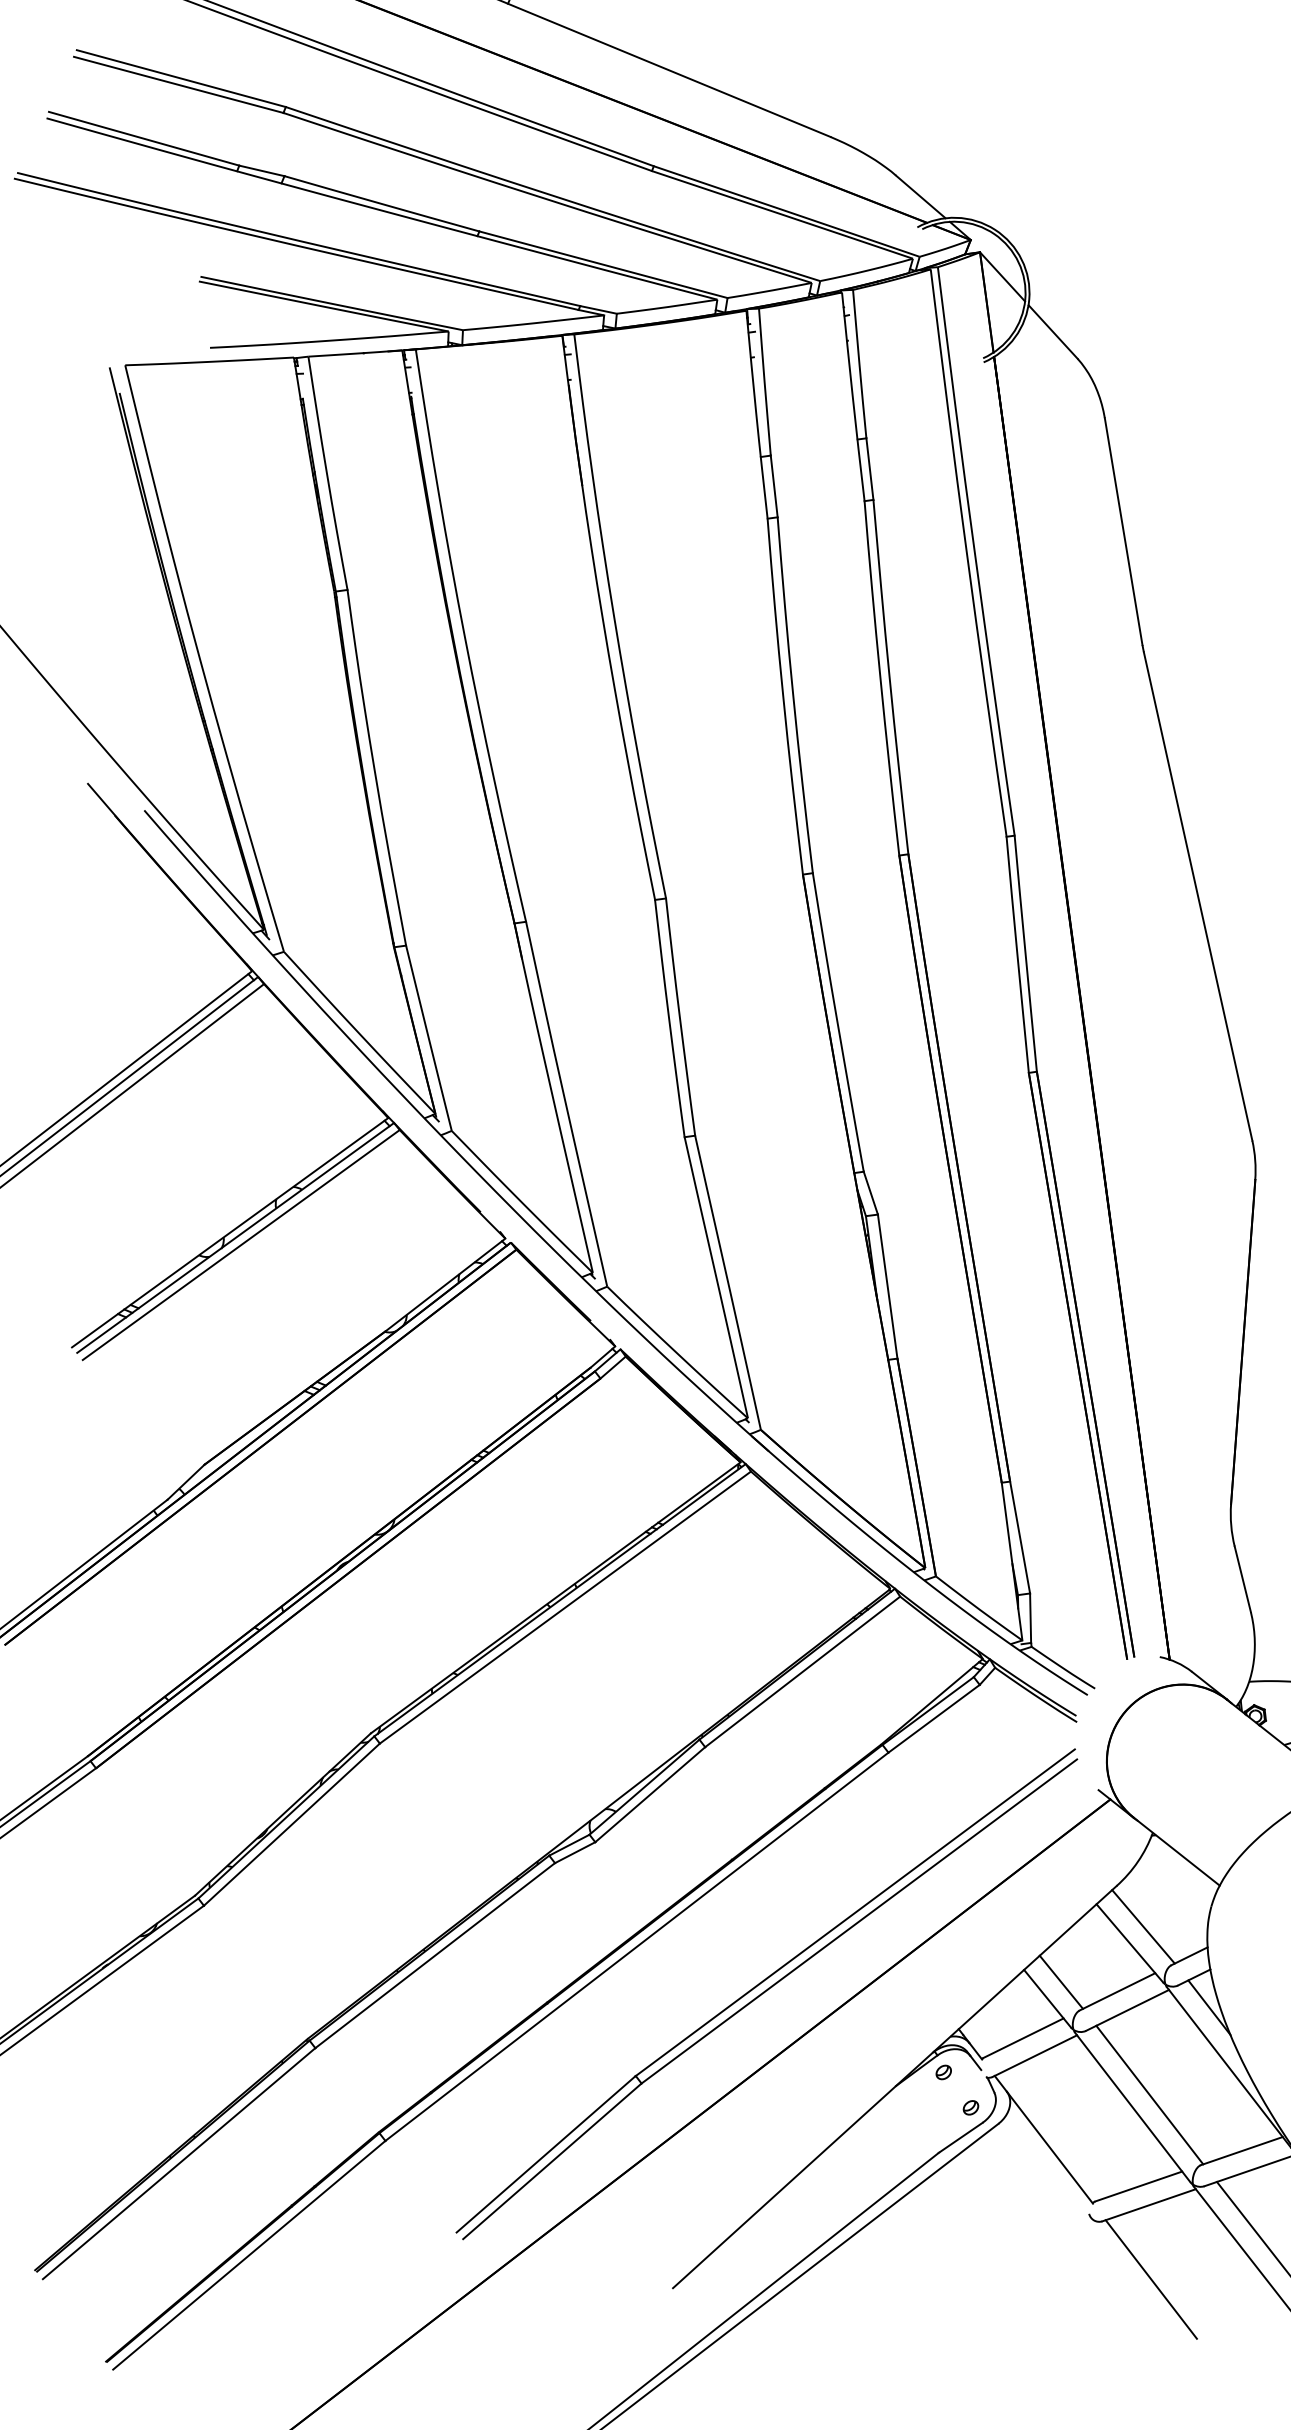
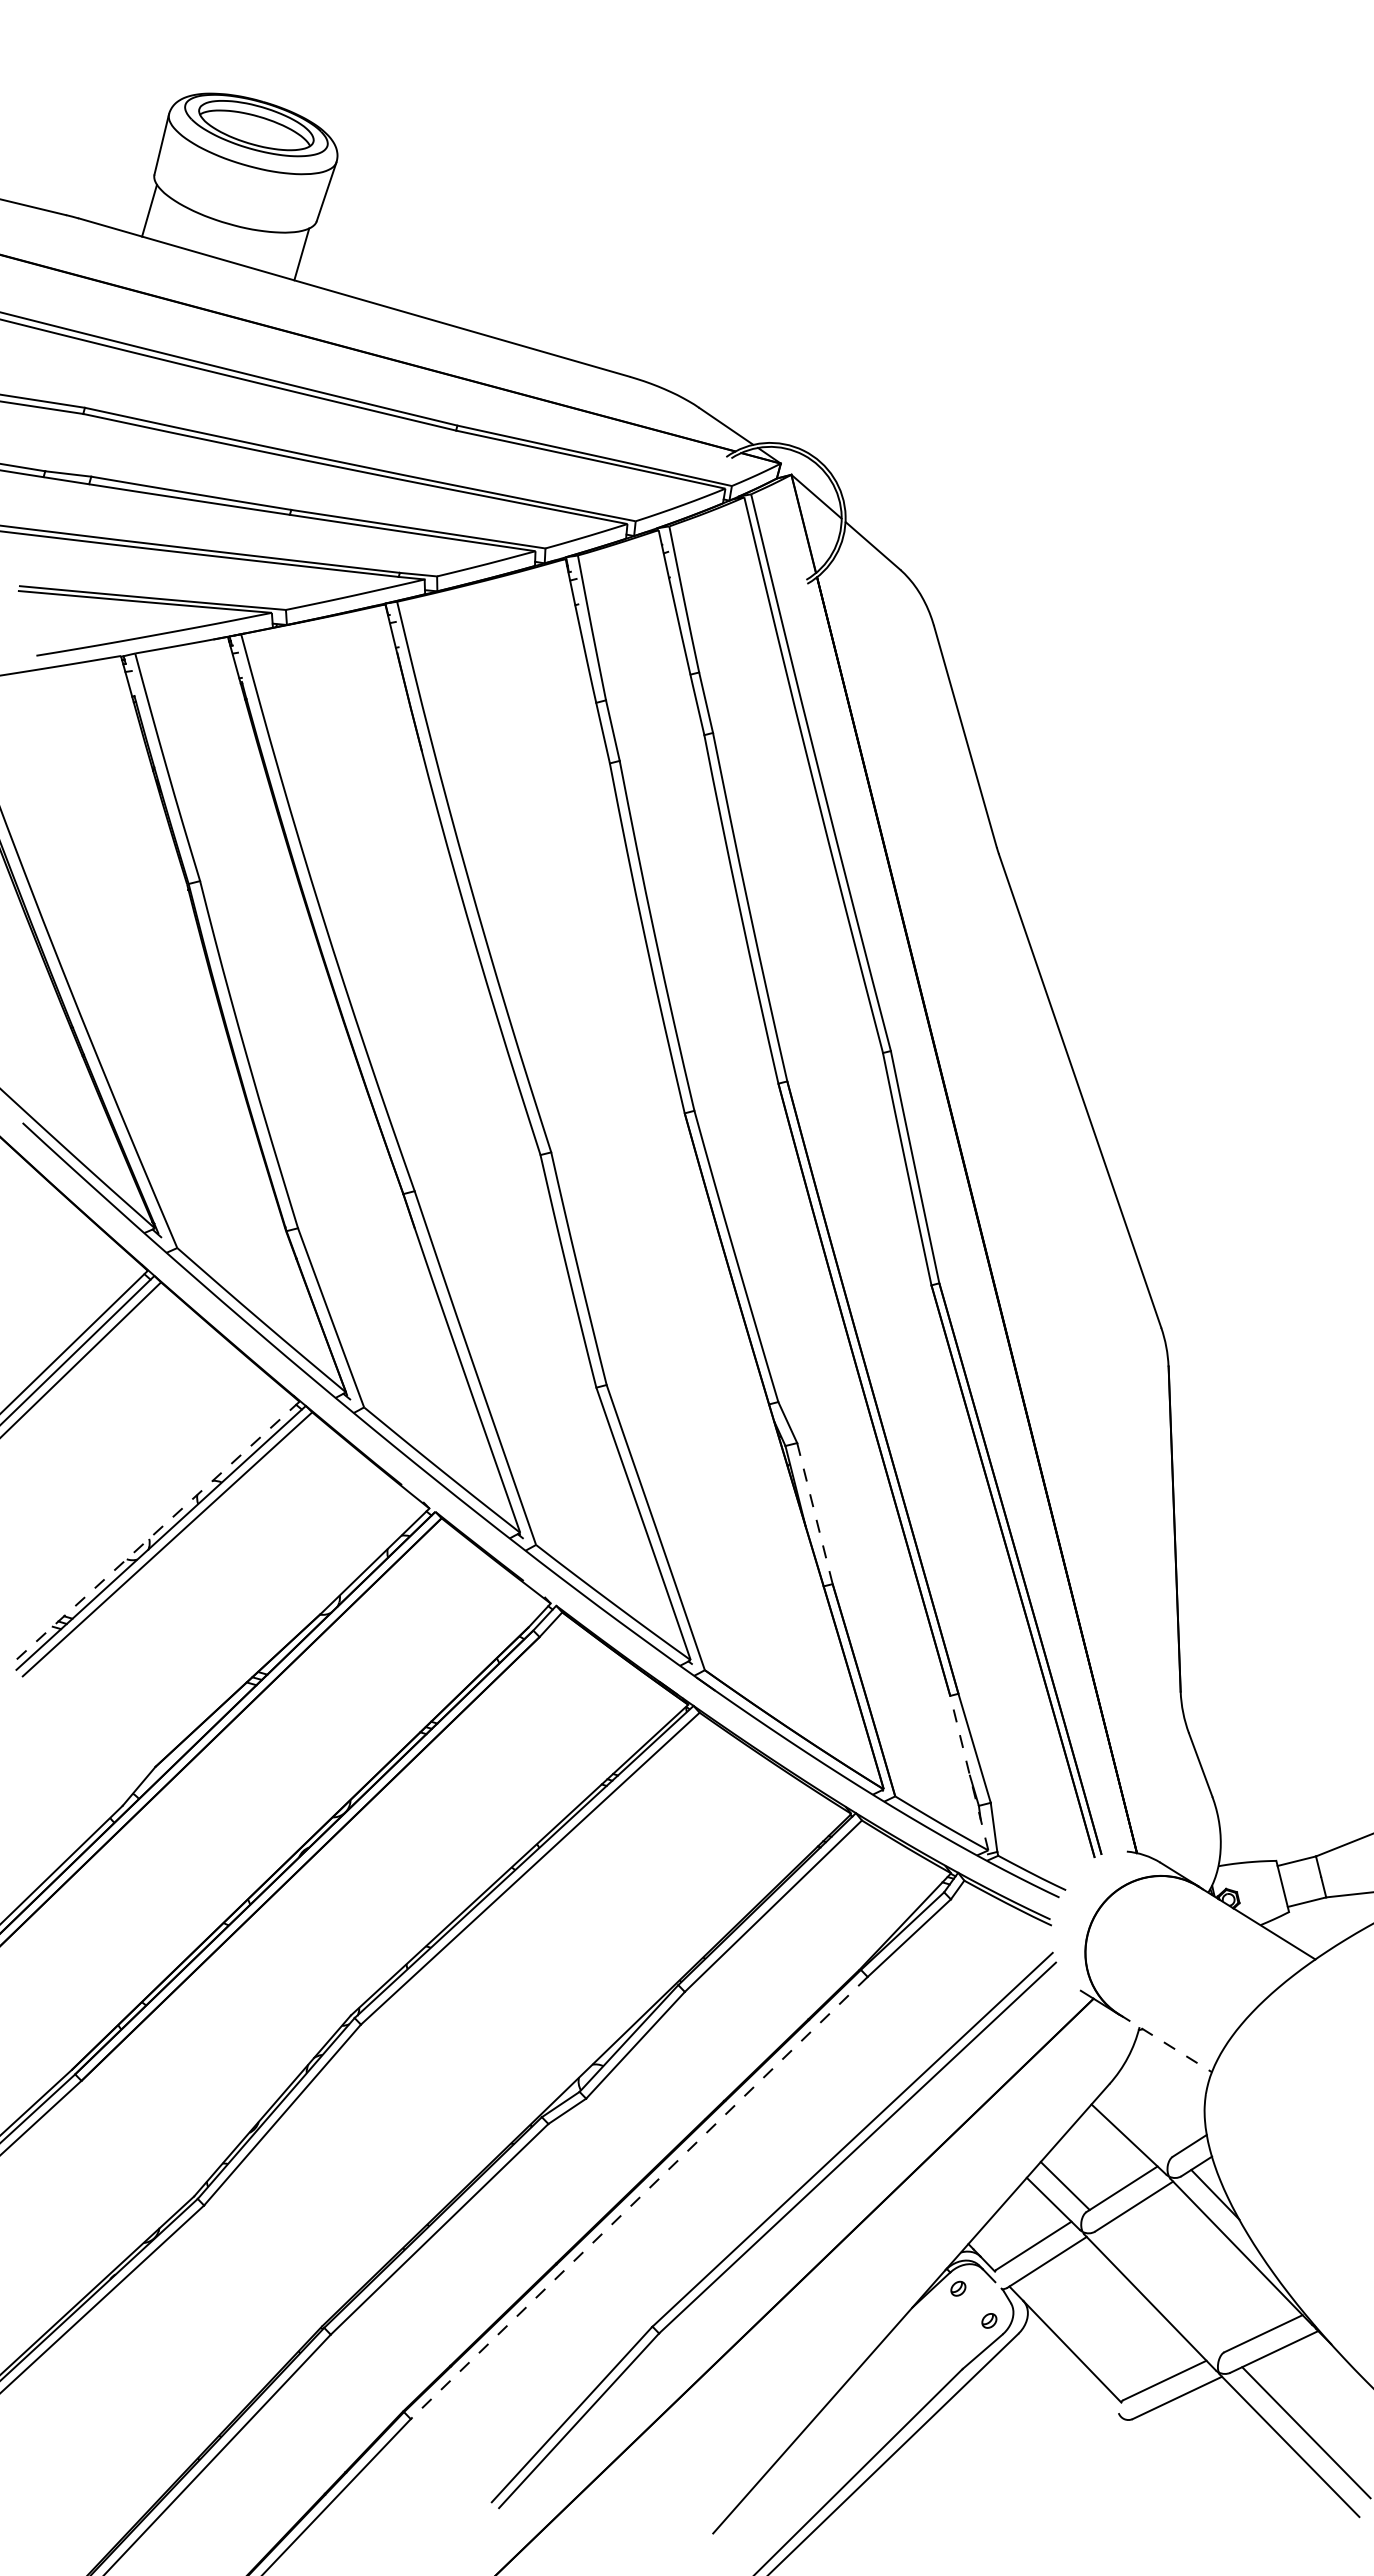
line: (229, 1232) -> (154, 1533), solid -> dashed
line: (887, 1286) -> (814, 1513), solid -> dashed
line: (1012, 1561) -> (969, 1773), solid -> dashed
line: (1176, 1851) -> (1165, 2043), solid -> dashed
line: (1143, 1926) -> (1140, 2121), removed
line: (637, 1947) -> (639, 2198), solid -> dashed
line: (1149, 2095) -> (1165, 2288), removed
line: (1150, 2279) -> (1187, 2471), removed

